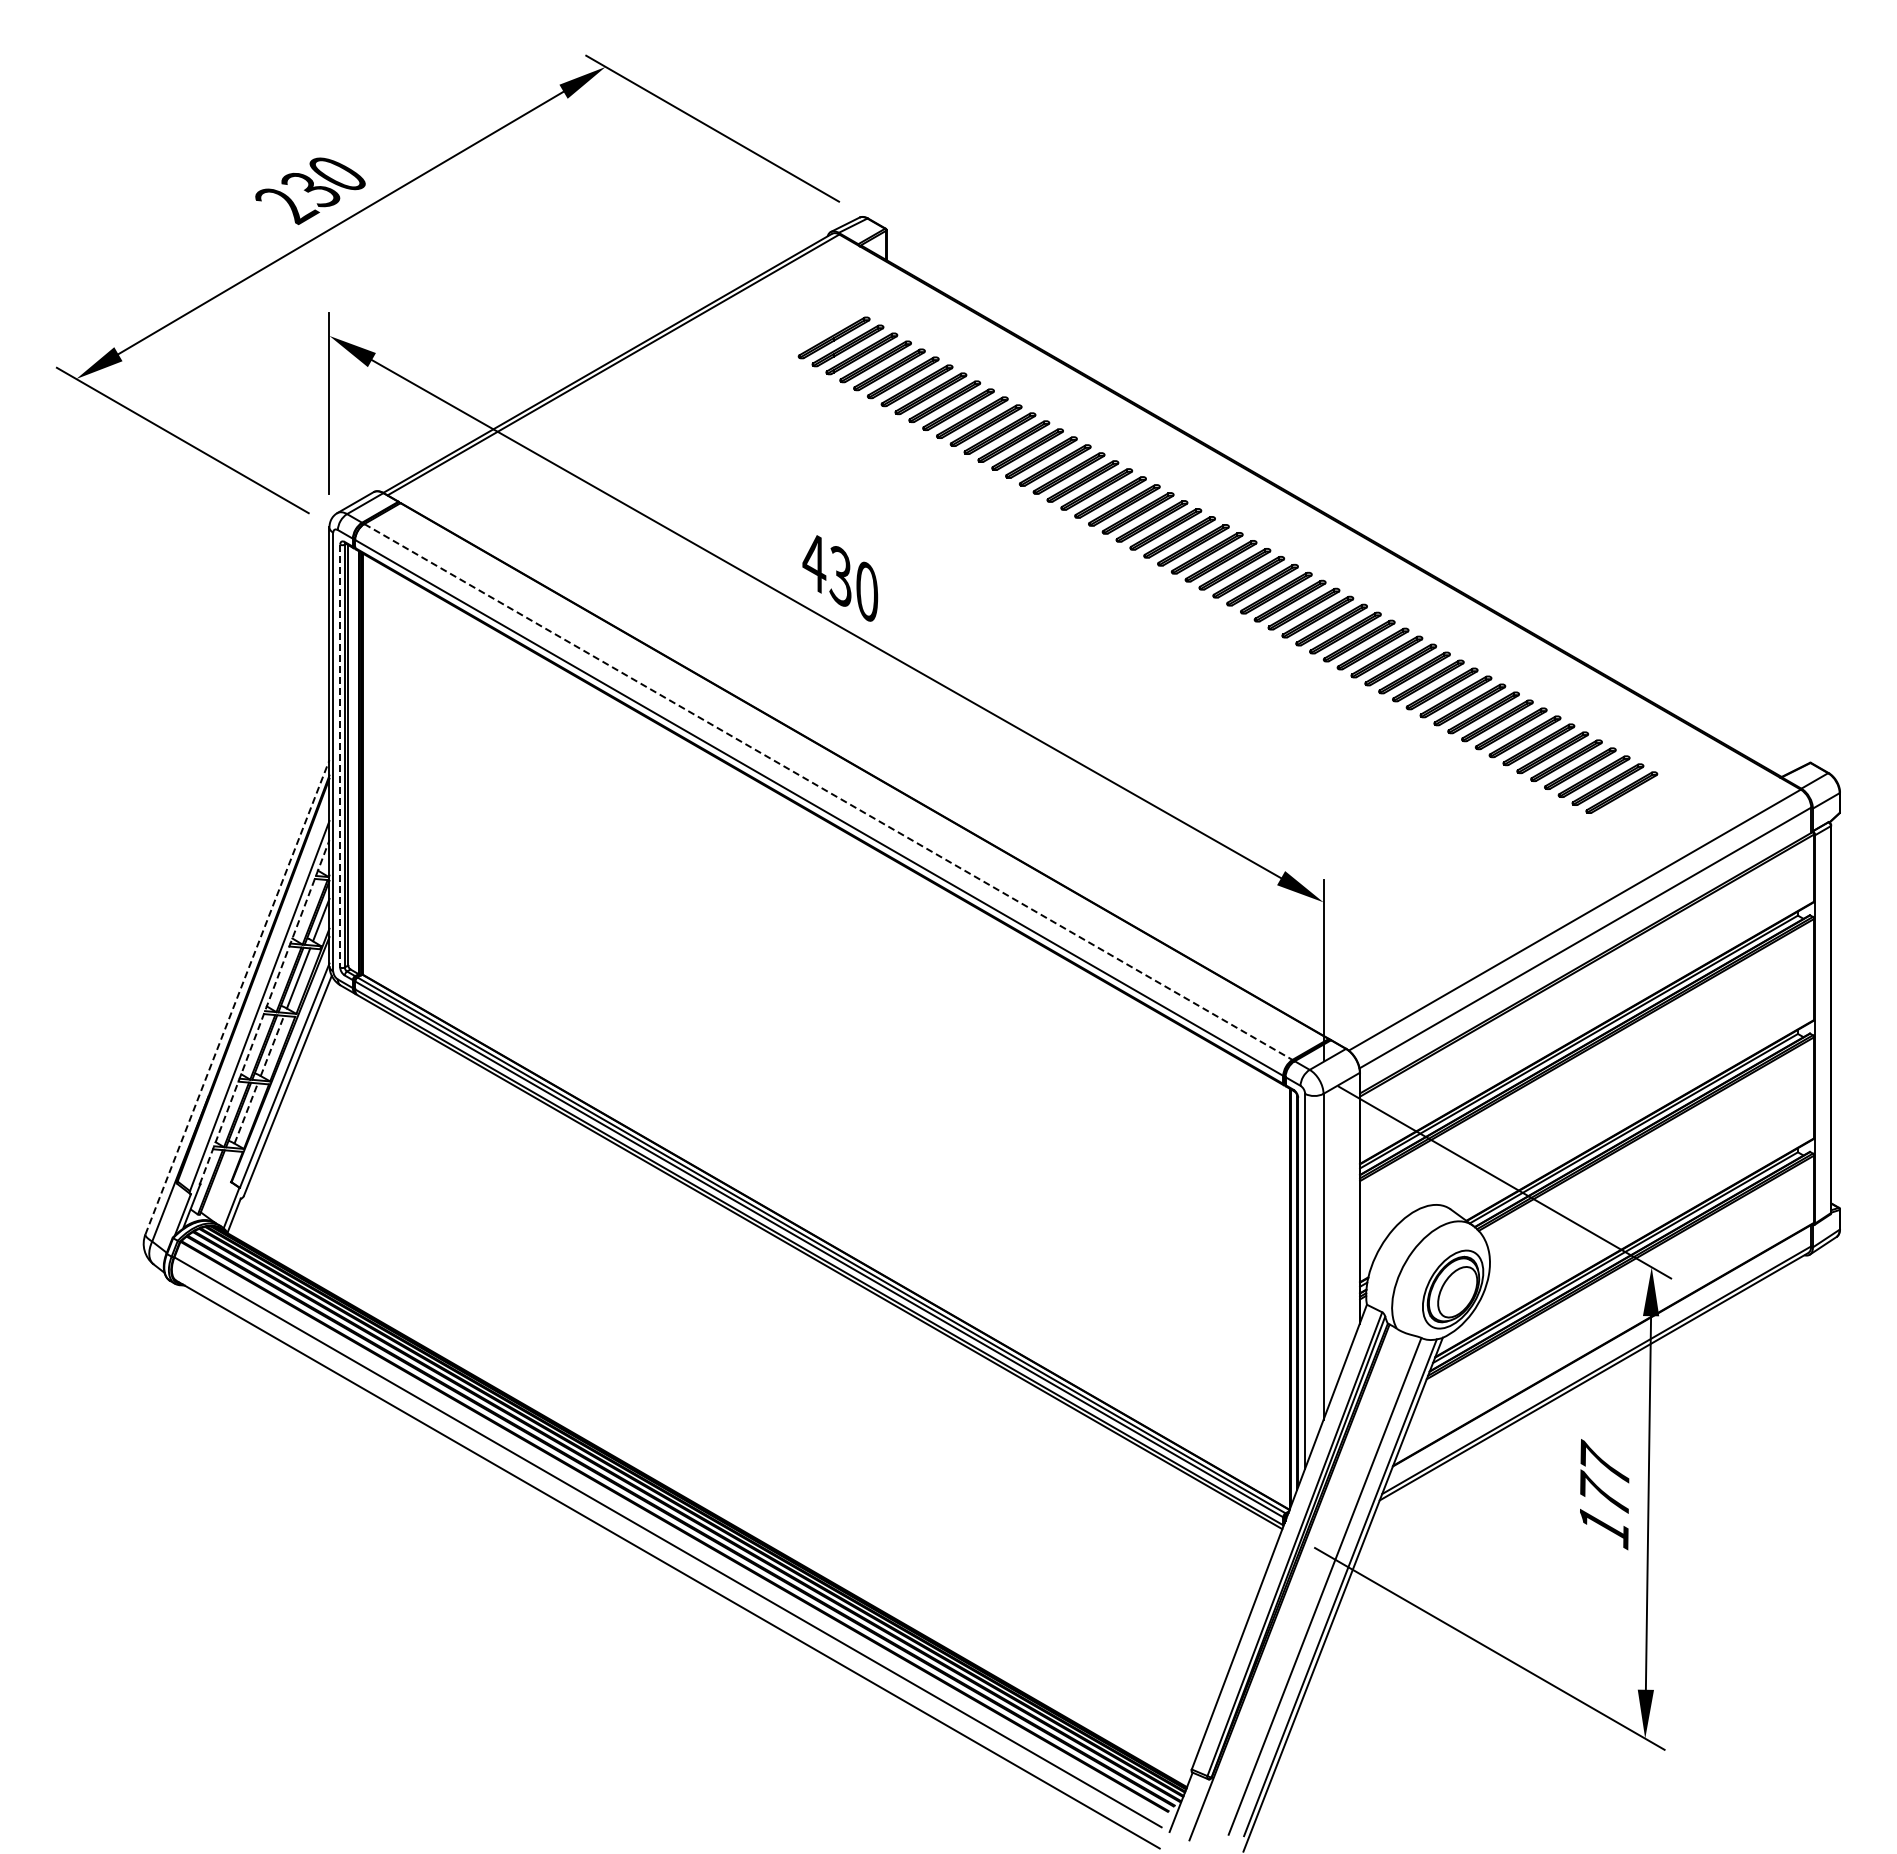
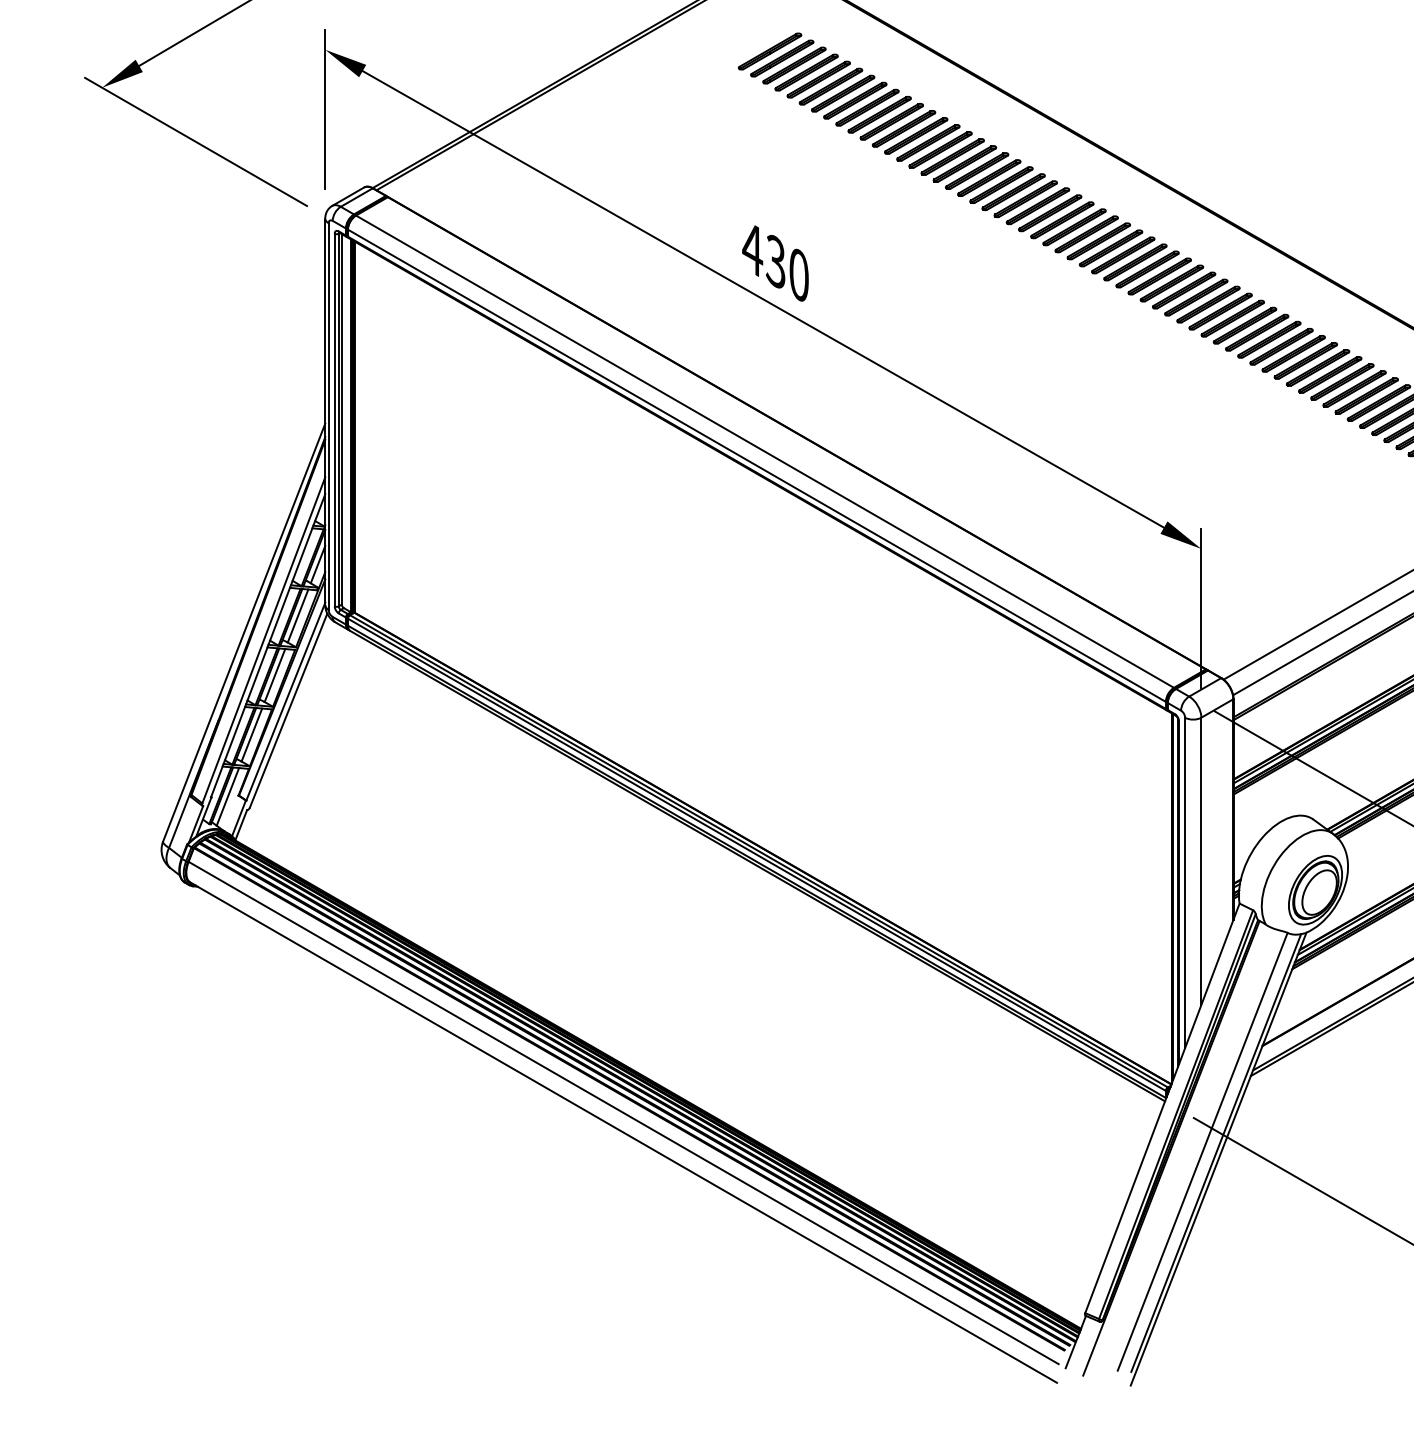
line: (340, 756) -> (334, 420), dashed -> solid
line: (828, 791) -> (765, 451), dashed -> solid
line: (237, 996) -> (244, 631), dashed -> solid
line: (264, 1012) -> (268, 646), dashed -> solid
line: (272, 1045) -> (275, 675), dashed -> solid
line: (246, 1113) -> (252, 735), dashed -> solid
line: (218, 1183) -> (227, 796), added

